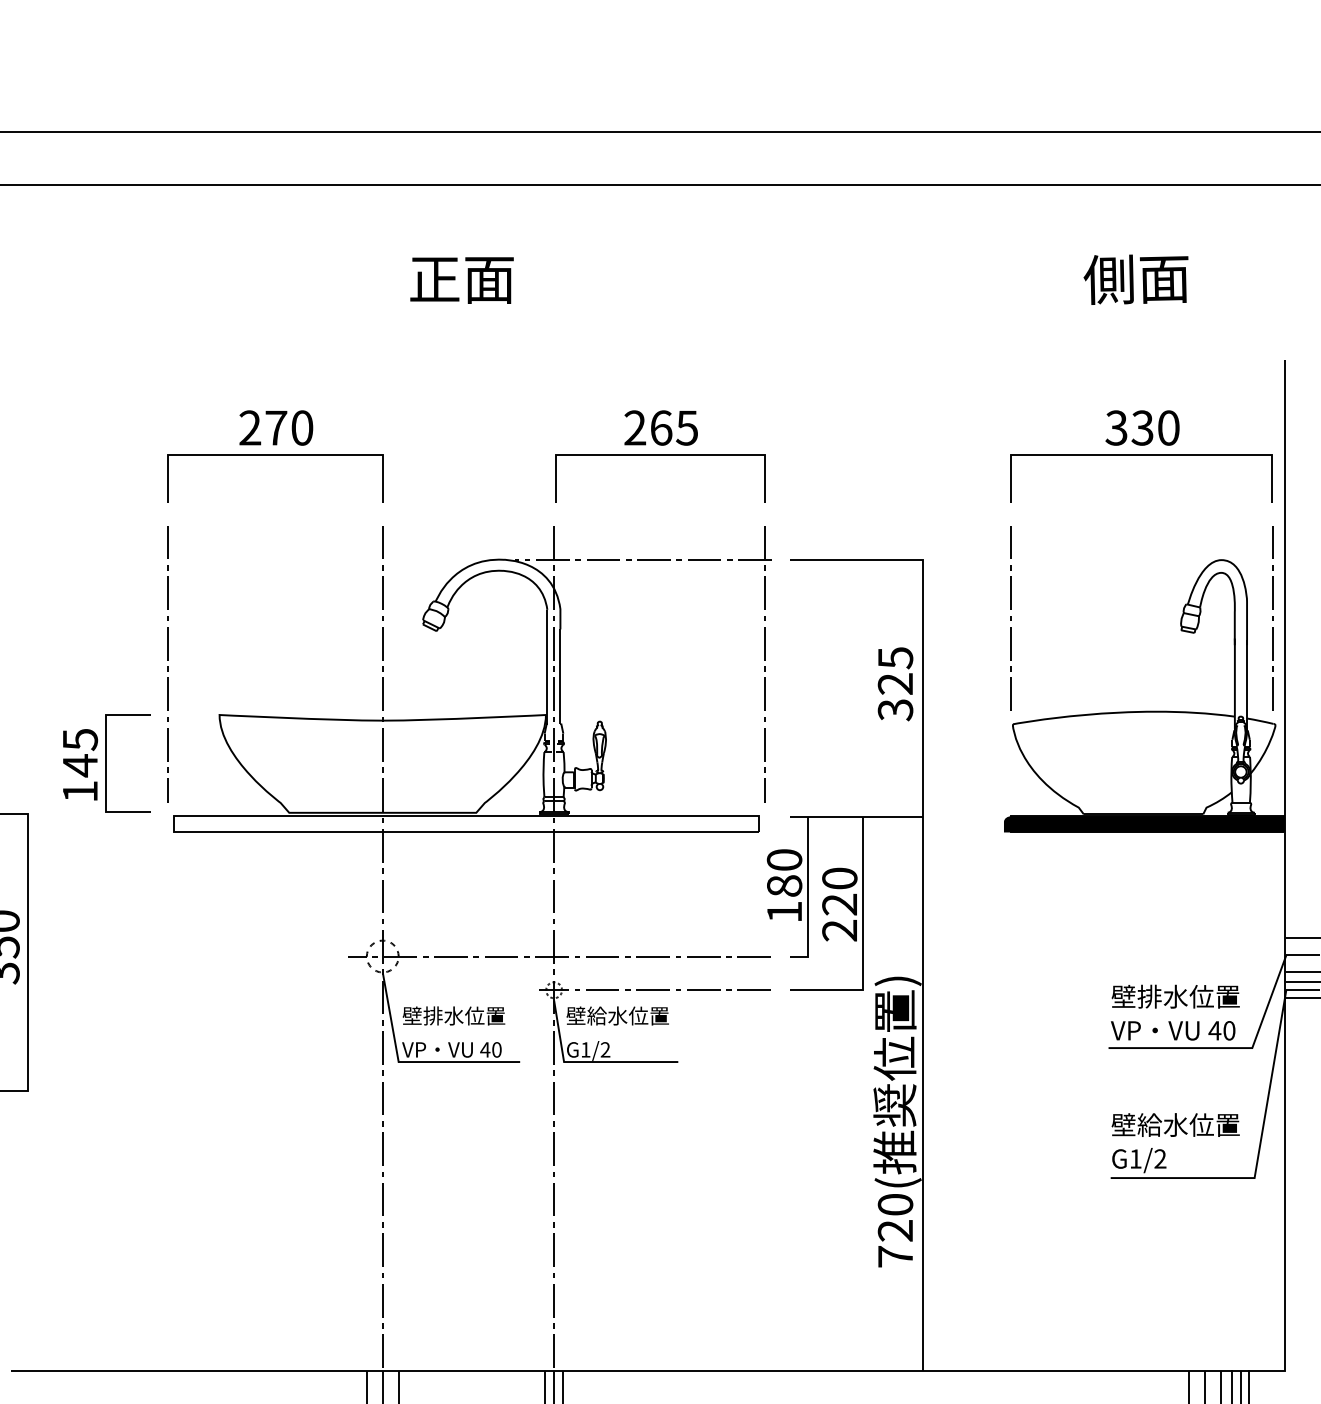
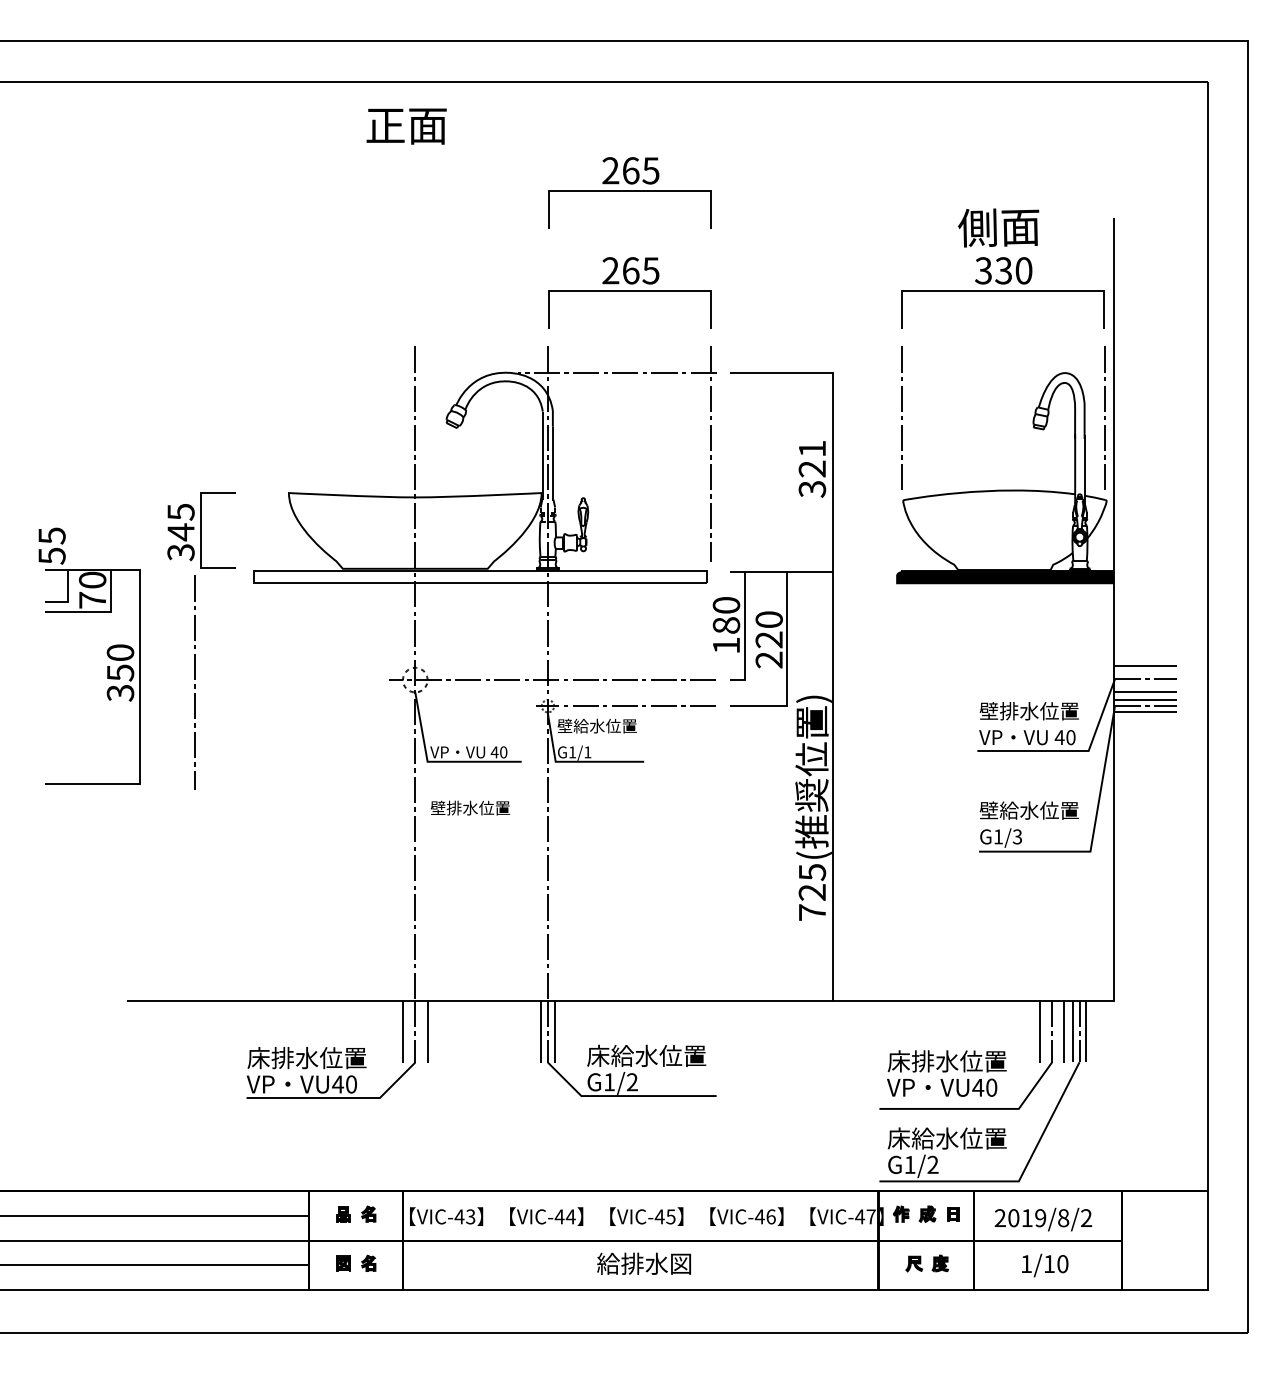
text: (1135, 279) -> (998, 227), moved
text: (461, 280) -> (406, 126), moved
part: (659, 326) -> (629, 192), added
part: (274, 456) -> (331, 292), removed
text: (895, 657) -> (812, 448), 325 -> 321
line: (167, 666) -> (194, 684), moved
text: (79, 791) -> (180, 552), 145 -> 345
text: (454, 1015) -> (470, 807), moved
text: (605, 1050) -> (587, 752), G1/2 -> G1/1
text: (1160, 1158) -> (1017, 836), G1/2 -> G1/3
text: (895, 1204) -> (812, 872), 720( -> 725(

